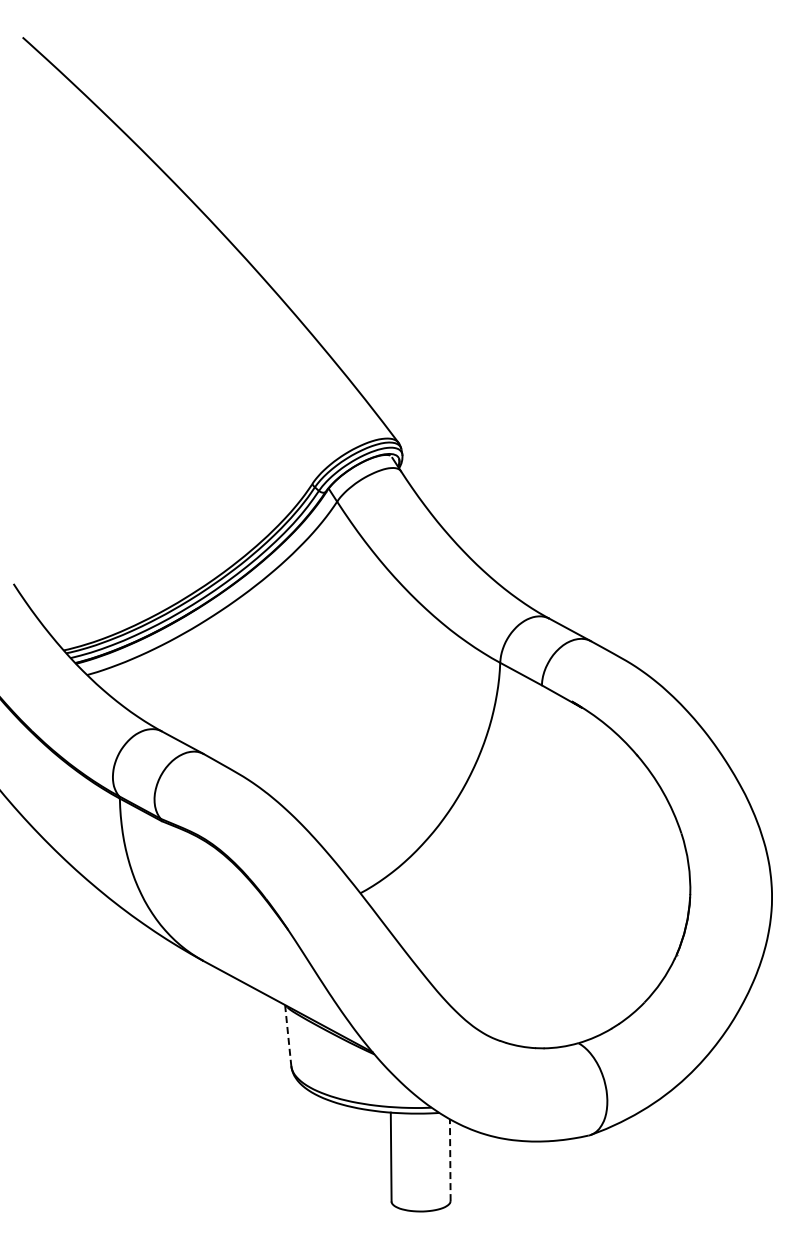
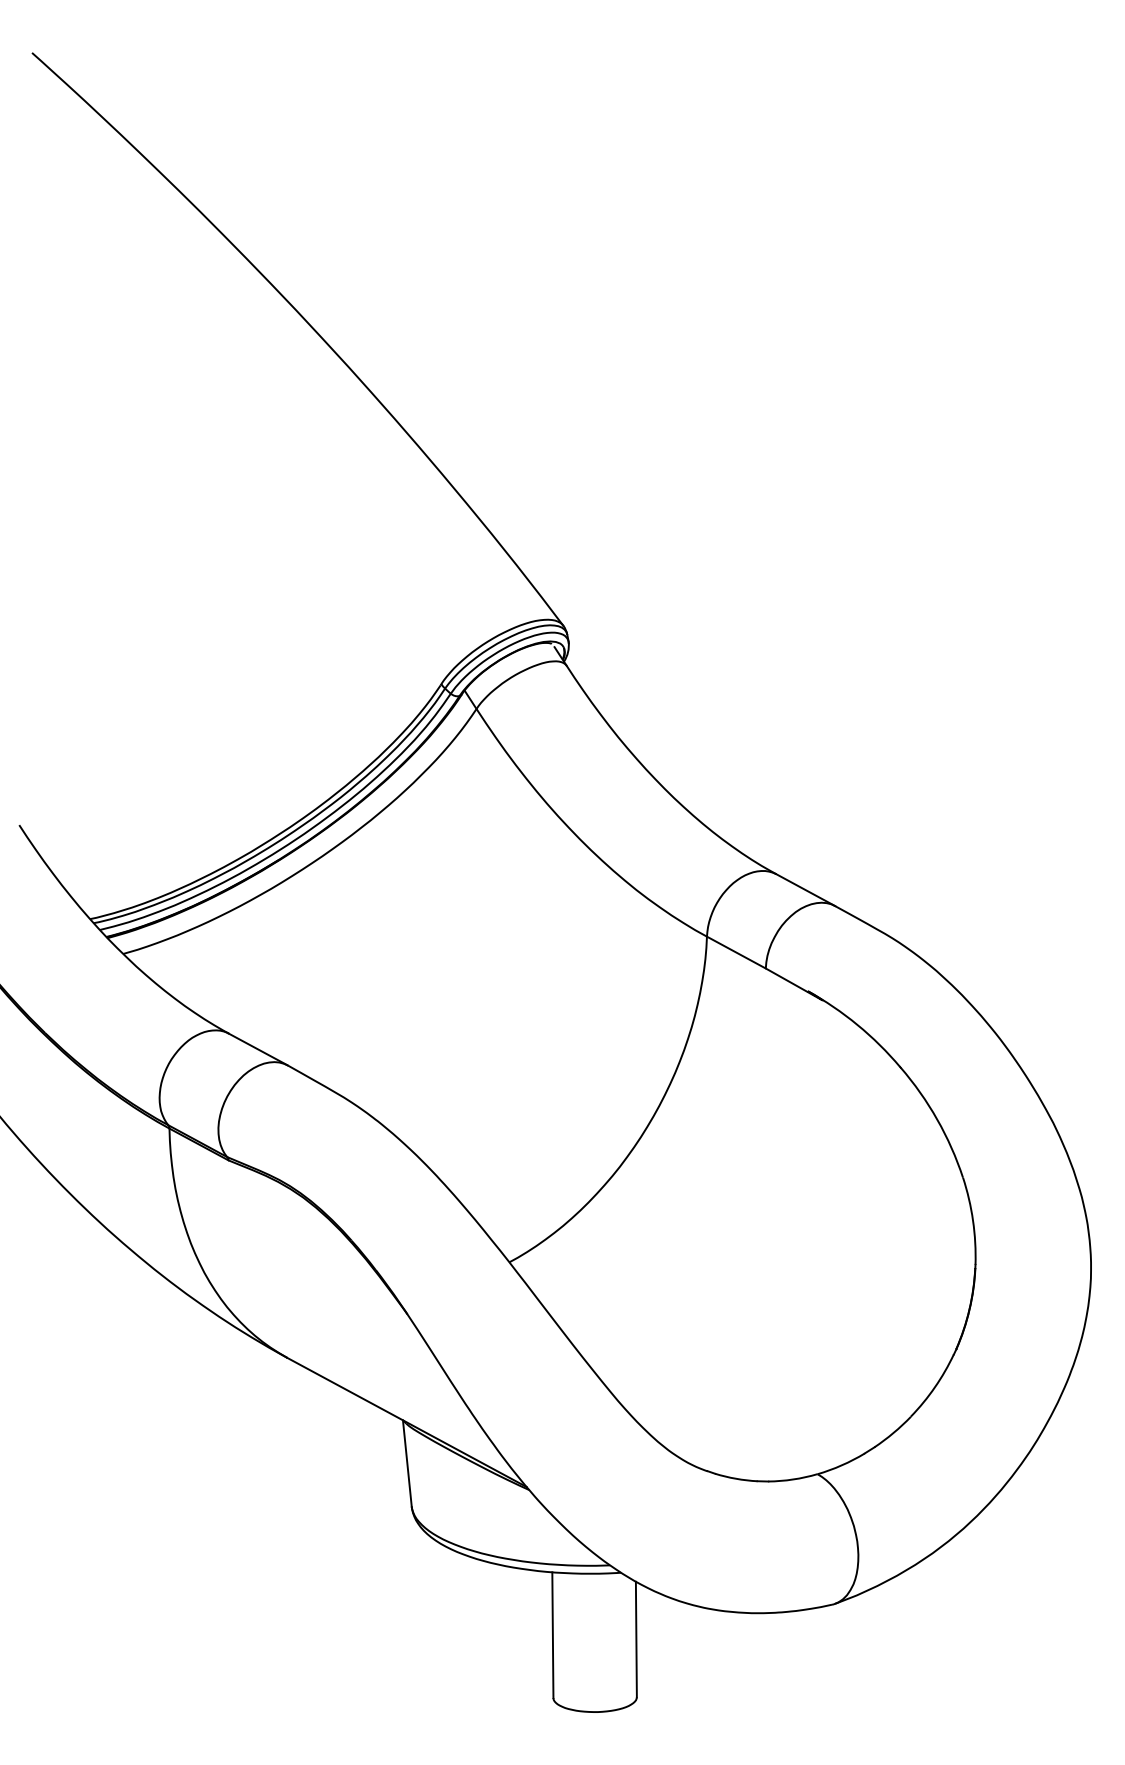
line: (288, 1035) -> (407, 1463), dashed -> solid
line: (450, 1160) -> (636, 1639), dashed -> solid

